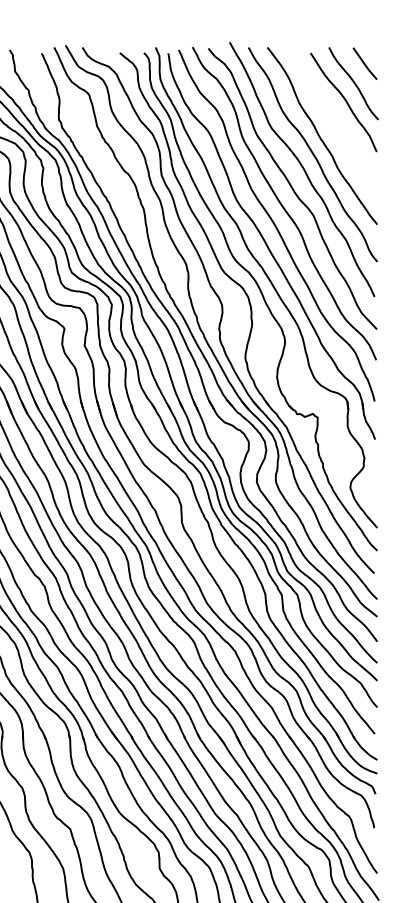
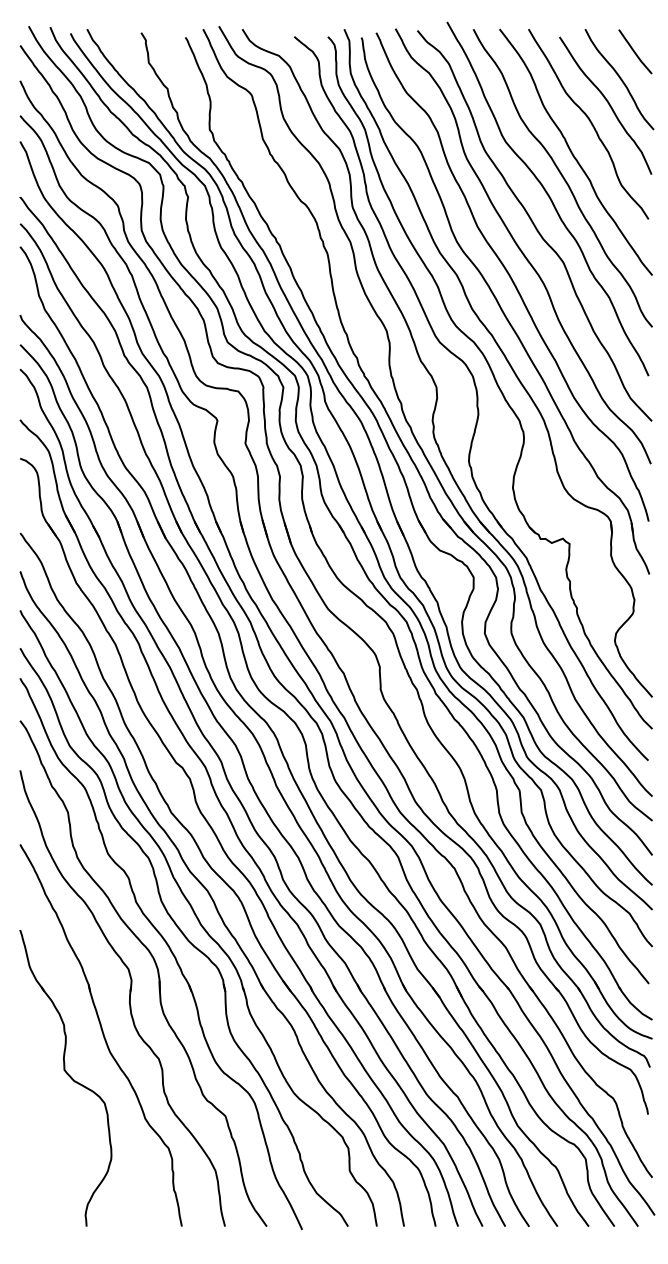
curve: (332, 115) -> (590, 123), added

